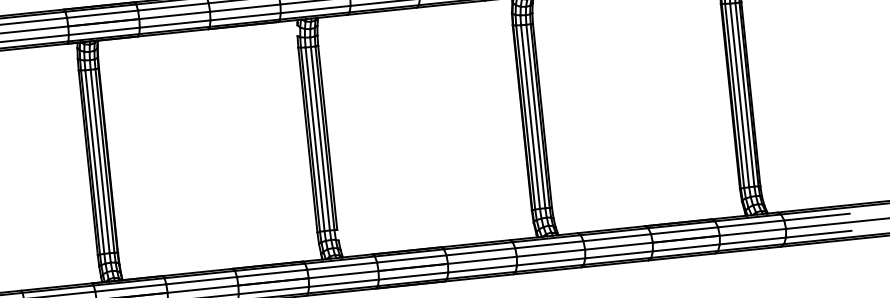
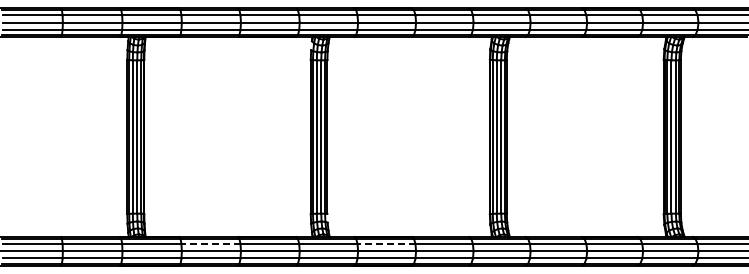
line: (411, 259) -> (386, 244), solid -> dashed
line: (202, 281) -> (211, 244), solid -> dashed

